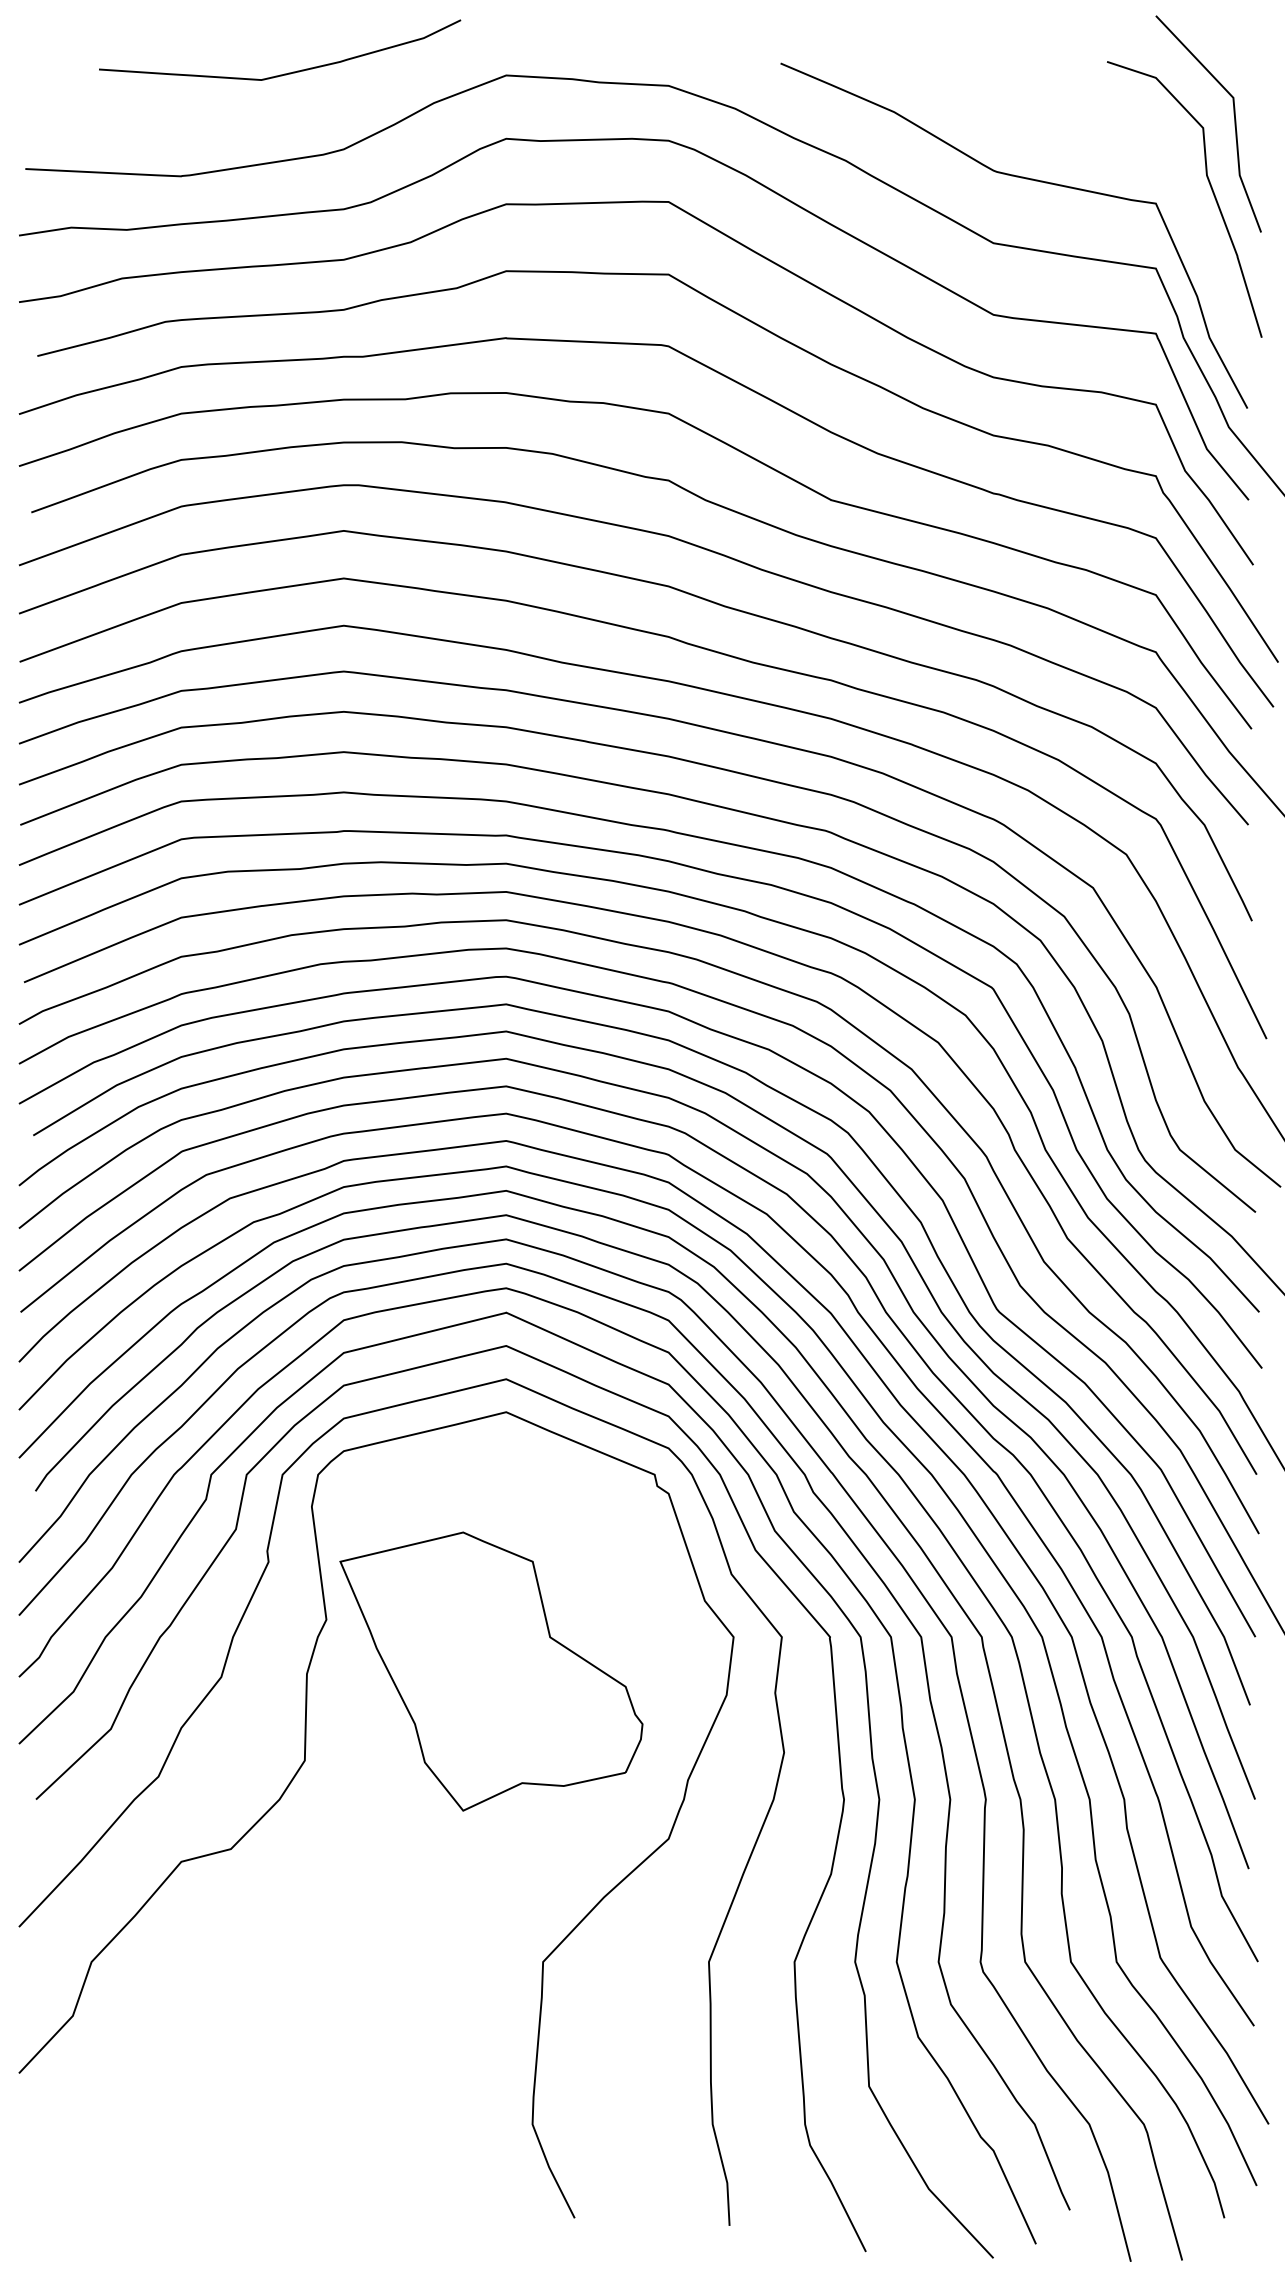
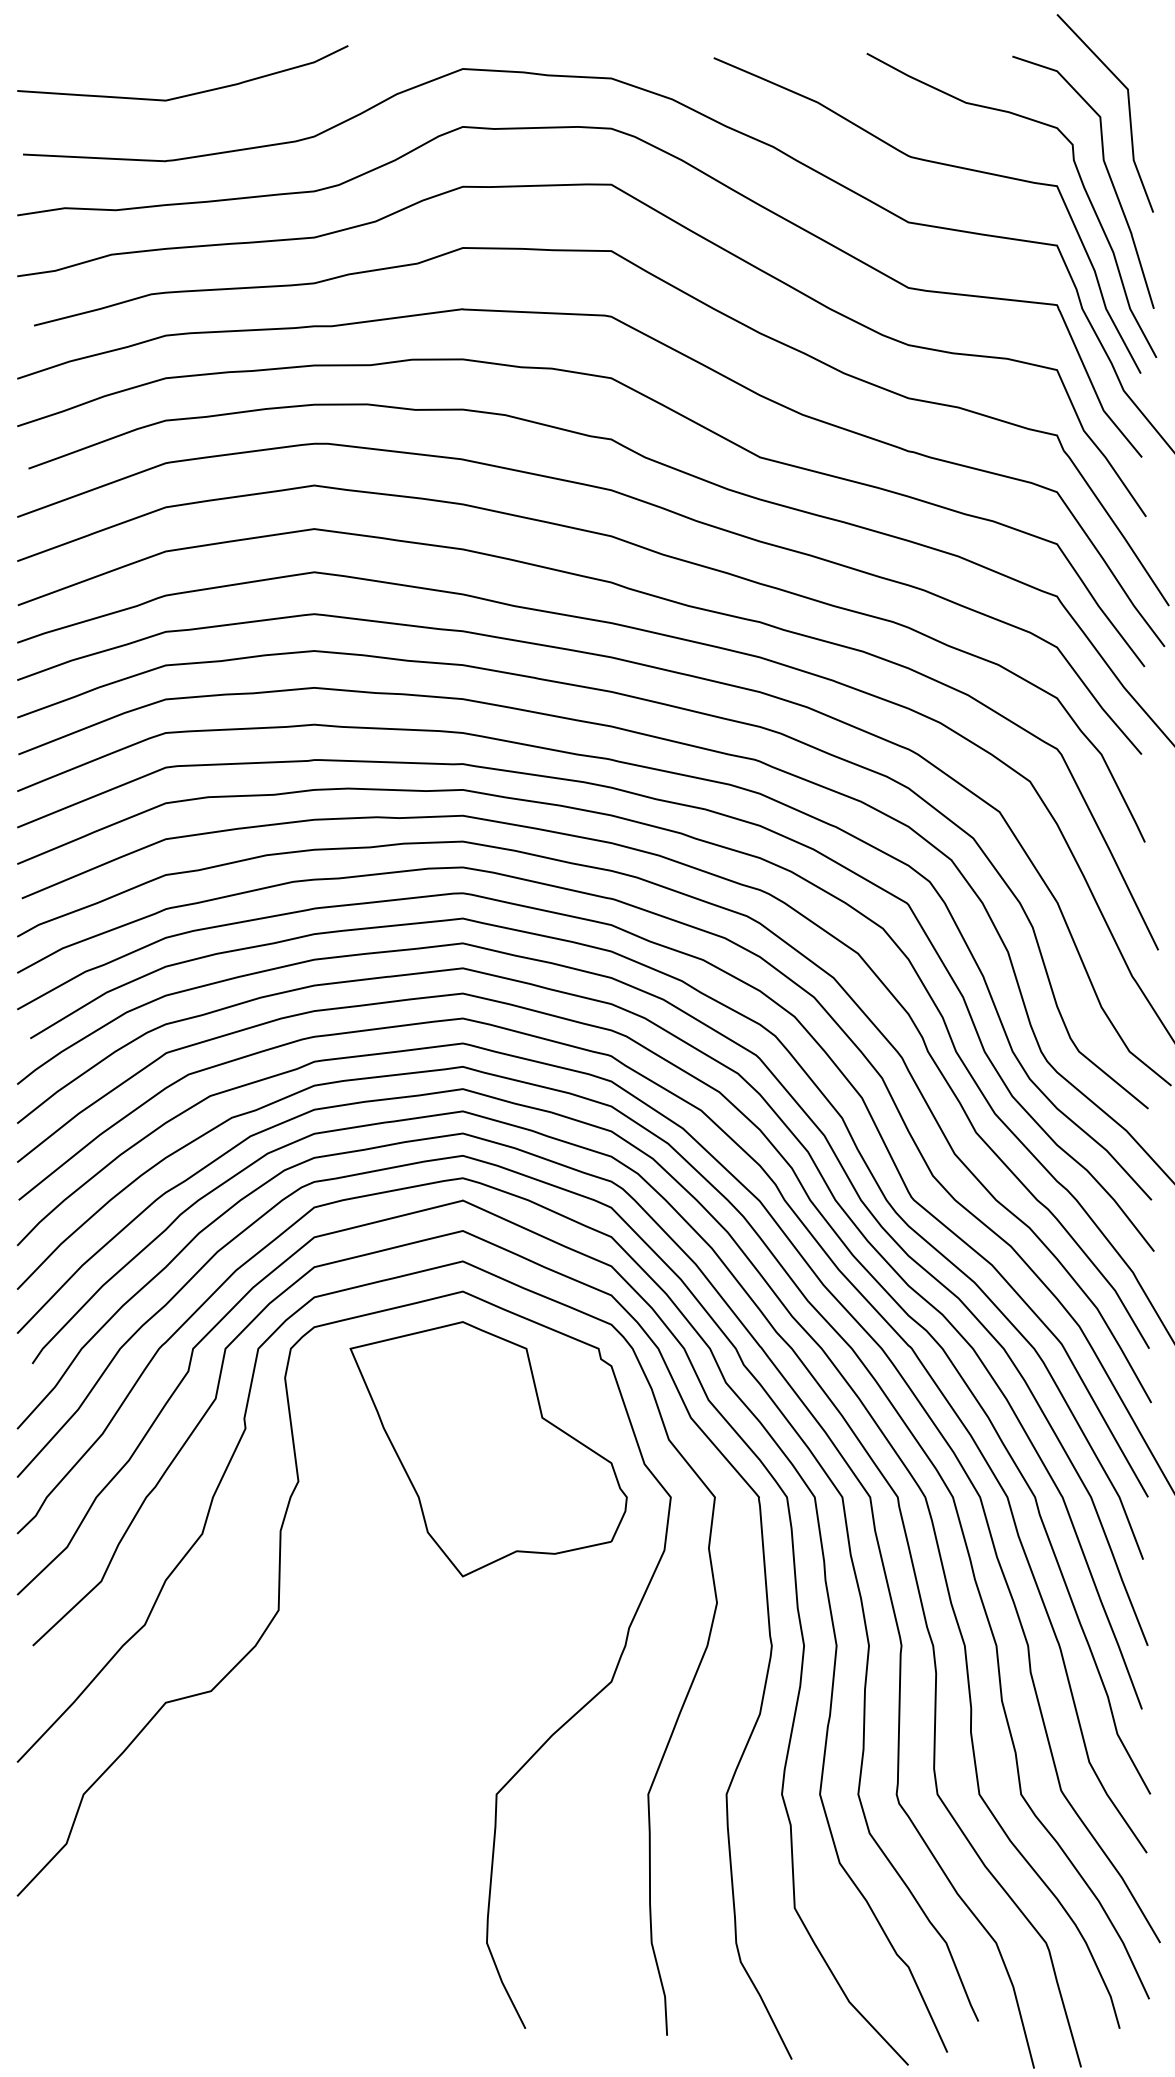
curve: (284, 73) -> (186, 94), moved
curve: (1182, 200) -> (1081, 183), added
part: (491, 1671) -> (488, 1449), moved

